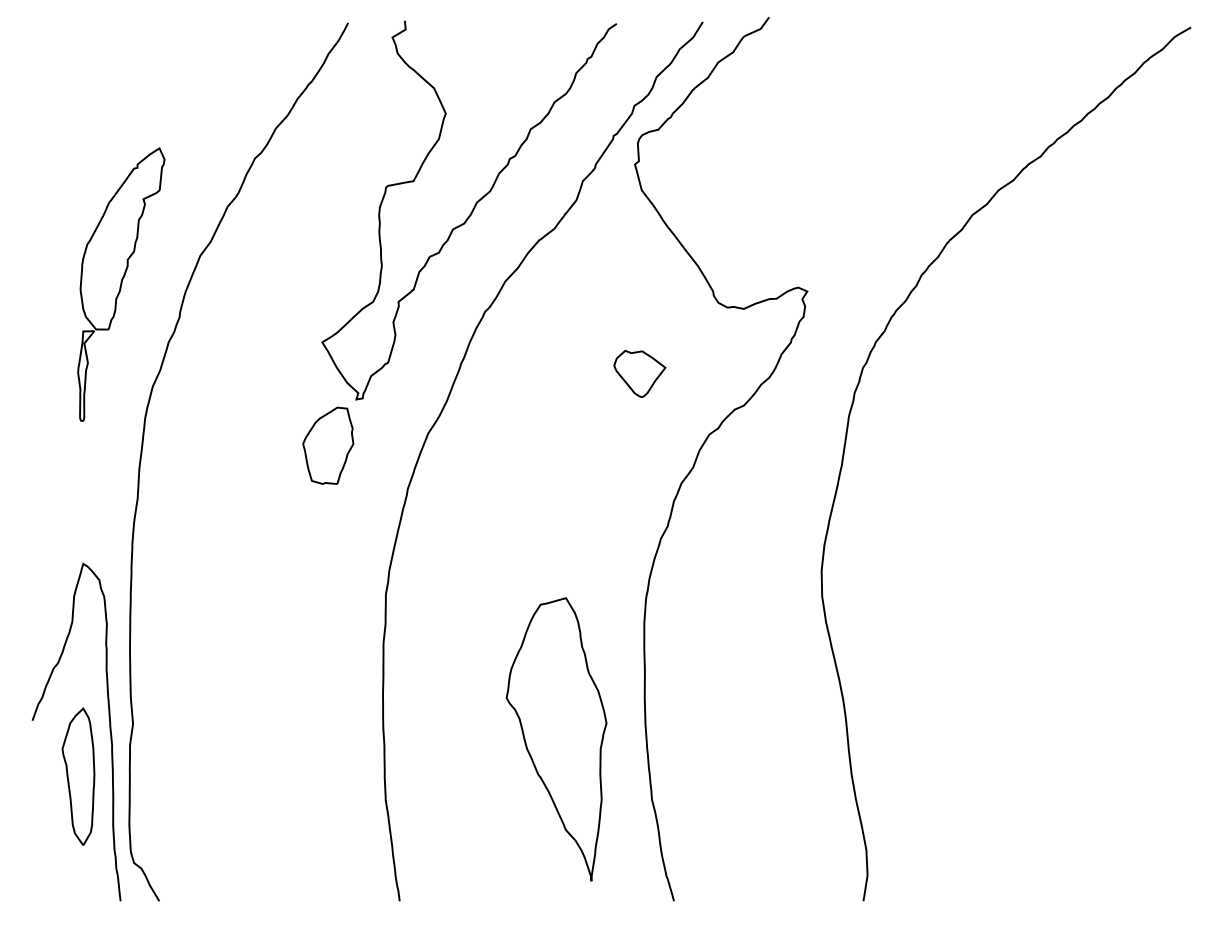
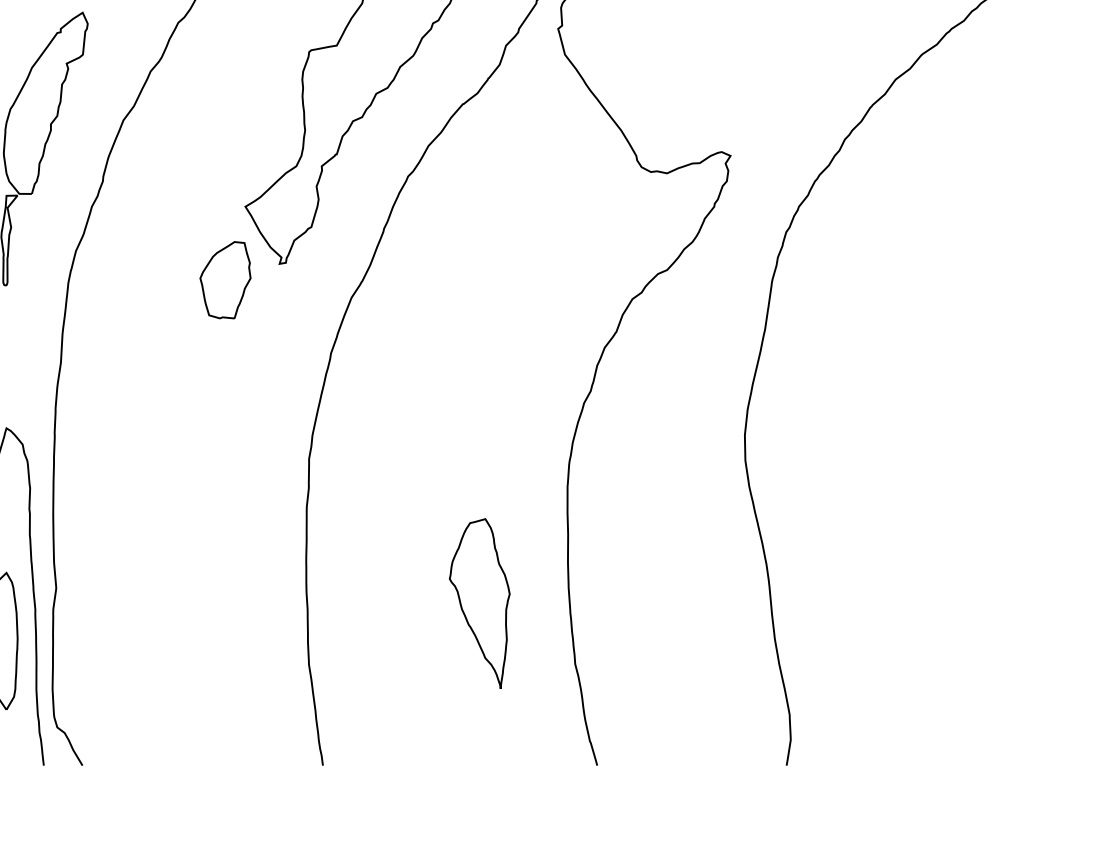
part: (639, 373) -> (562, 237), removed
part: (328, 445) -> (225, 279), moved
part: (556, 739) -> (479, 603), size x0.6

